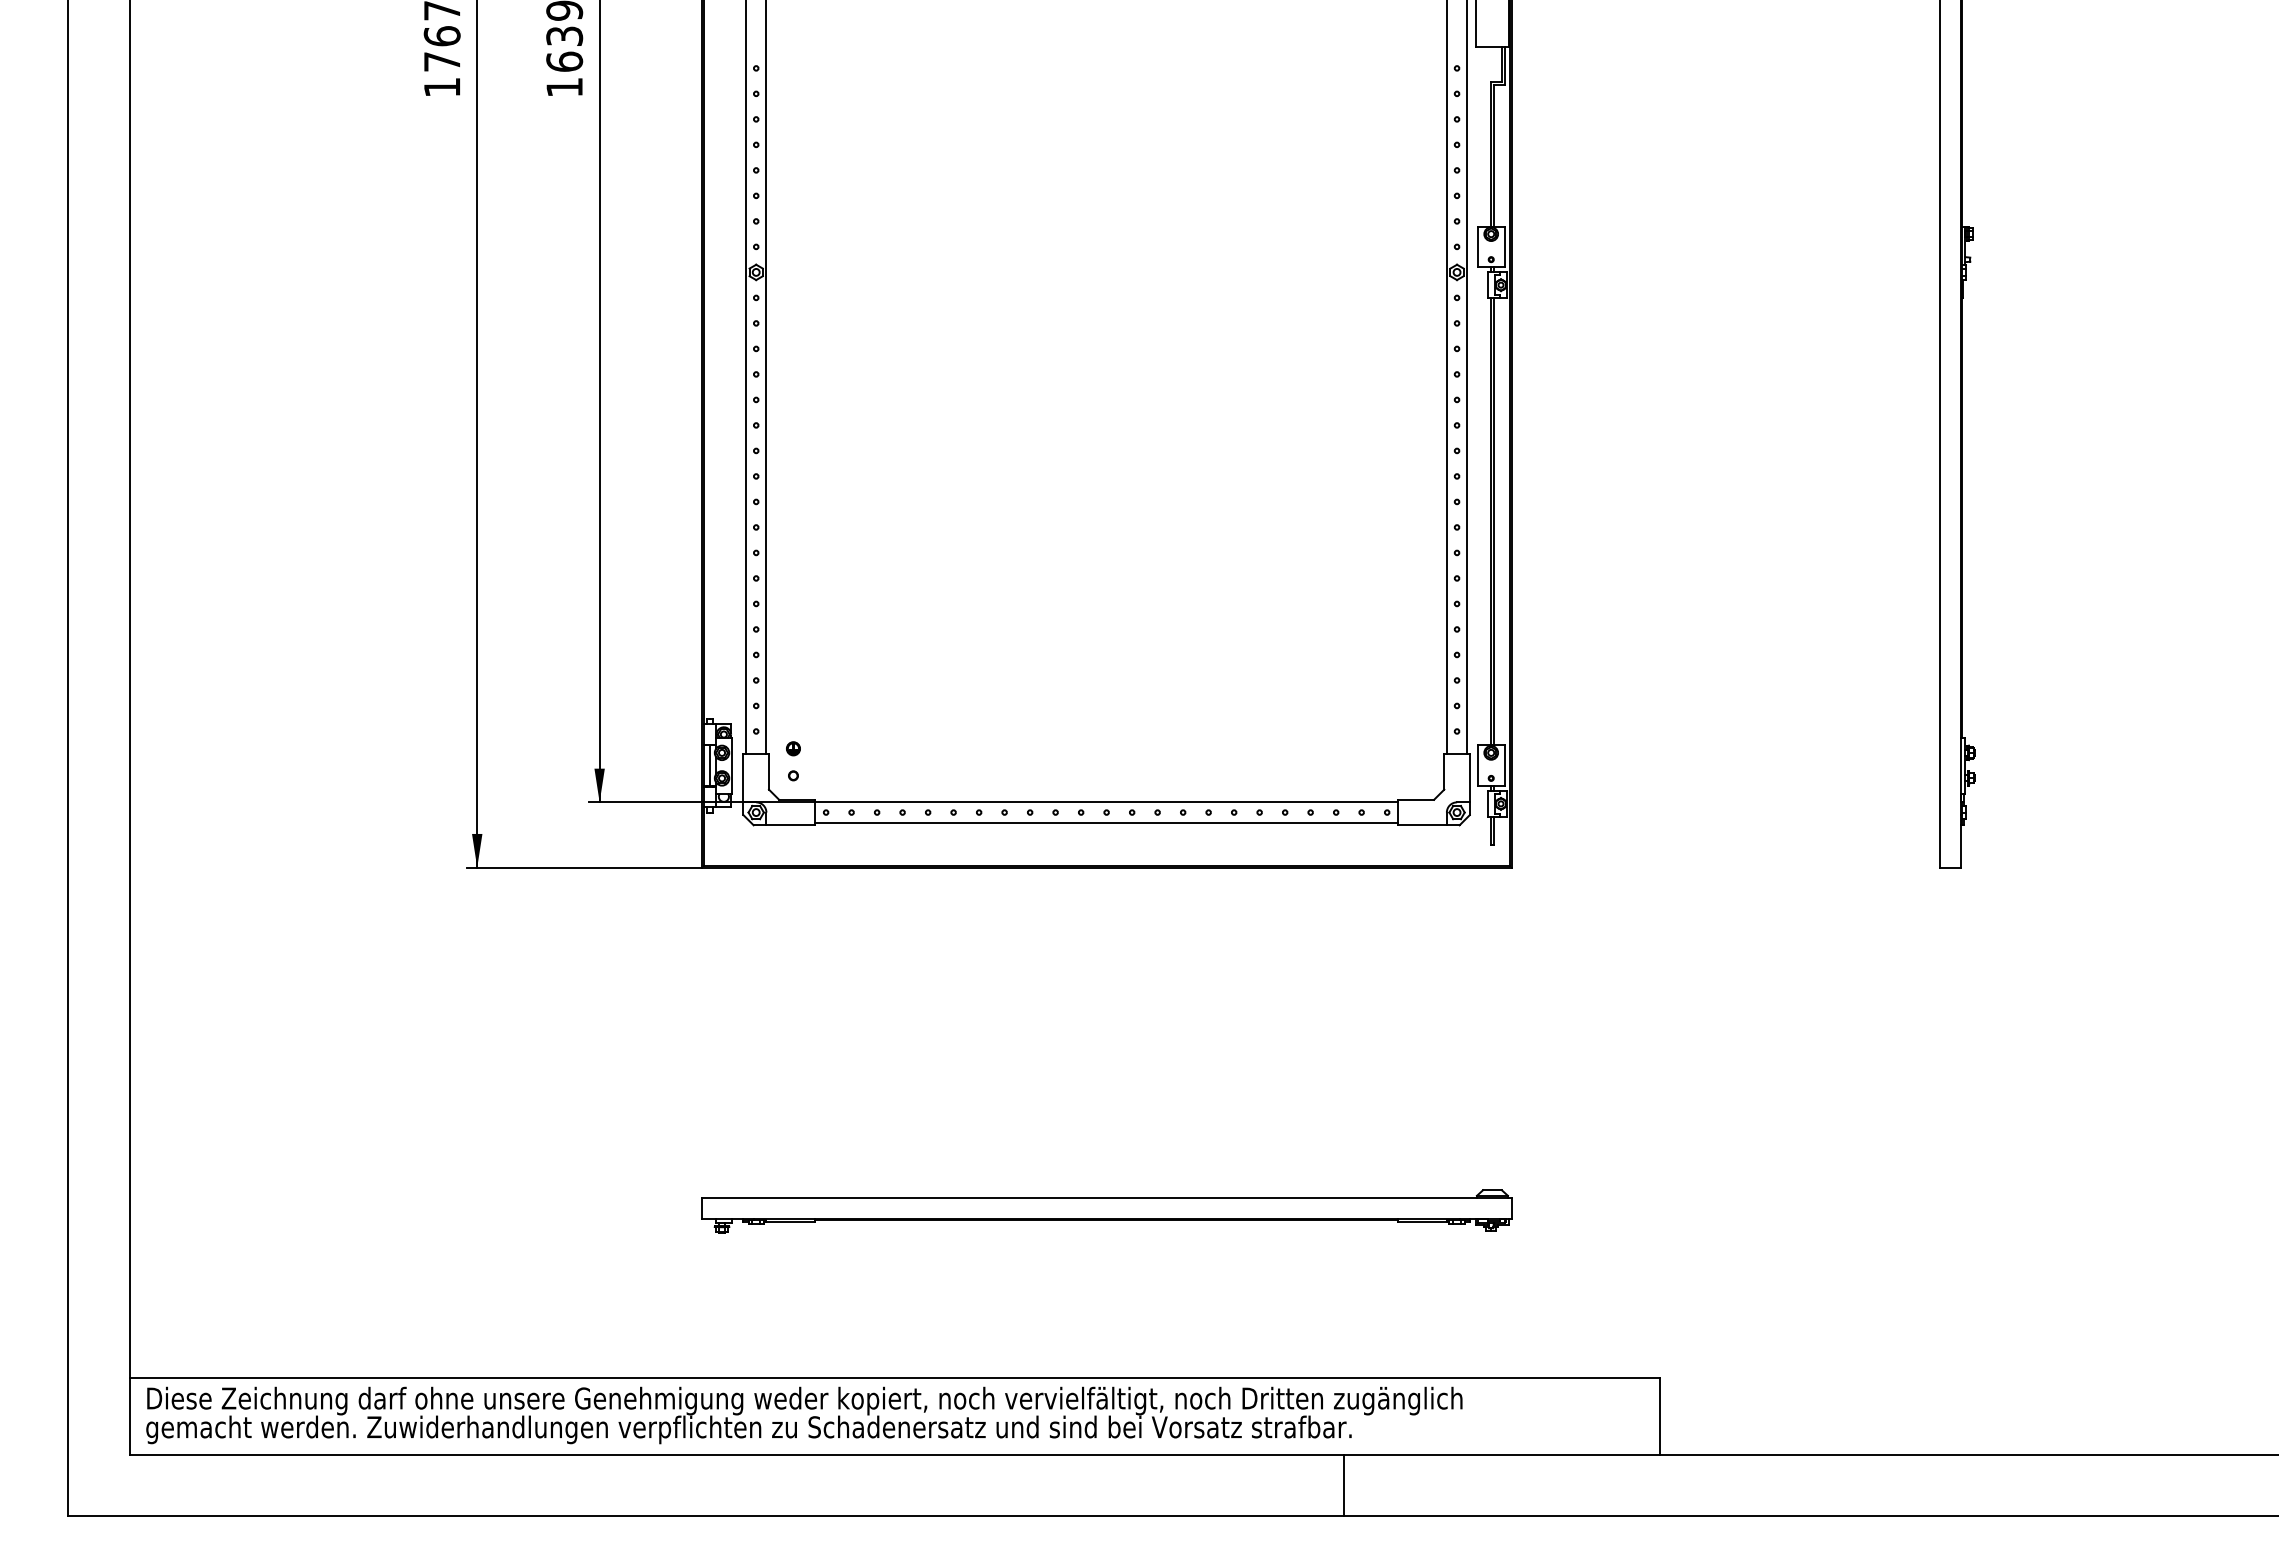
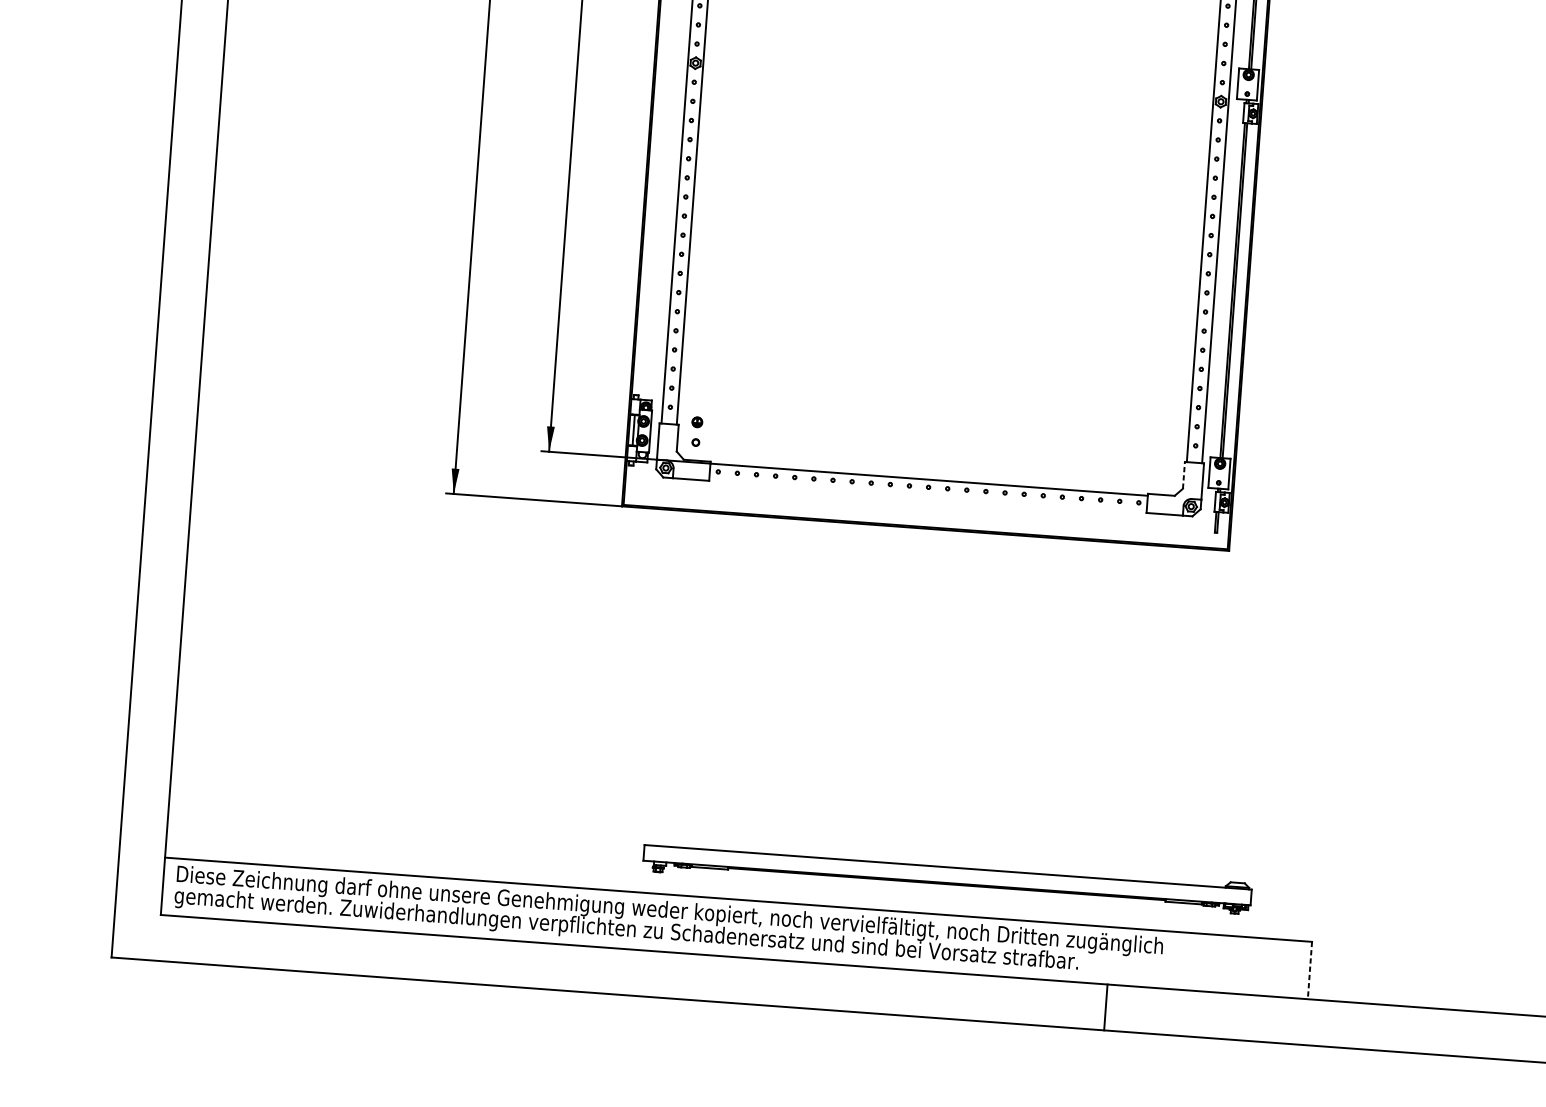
line: (1444, 771) -> (1184, 475), solid -> dashed
line: (1106, 822) -> (927, 494), removed
part: (1106, 1211) -> (947, 877), moved
line: (1659, 1417) -> (1309, 971), solid -> dashed
line: (1343, 1485) -> (1105, 1007), moved

